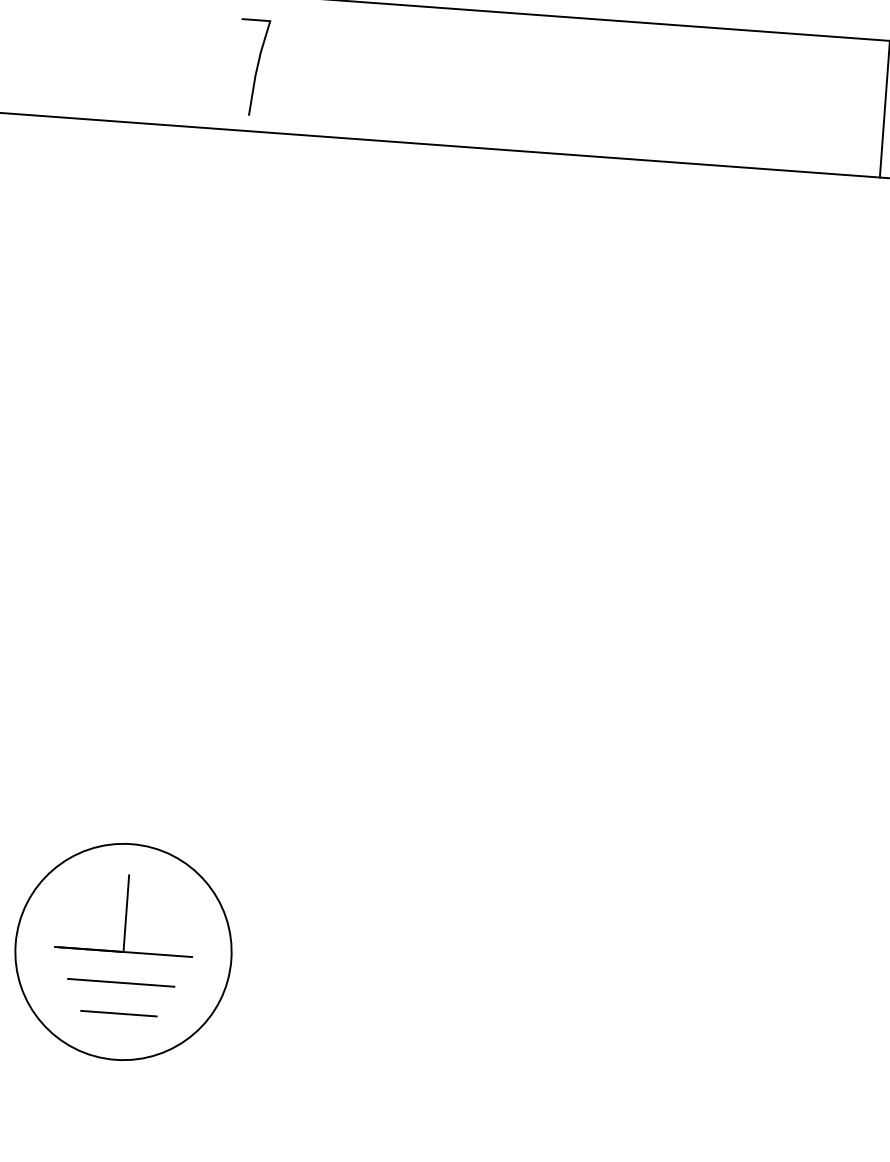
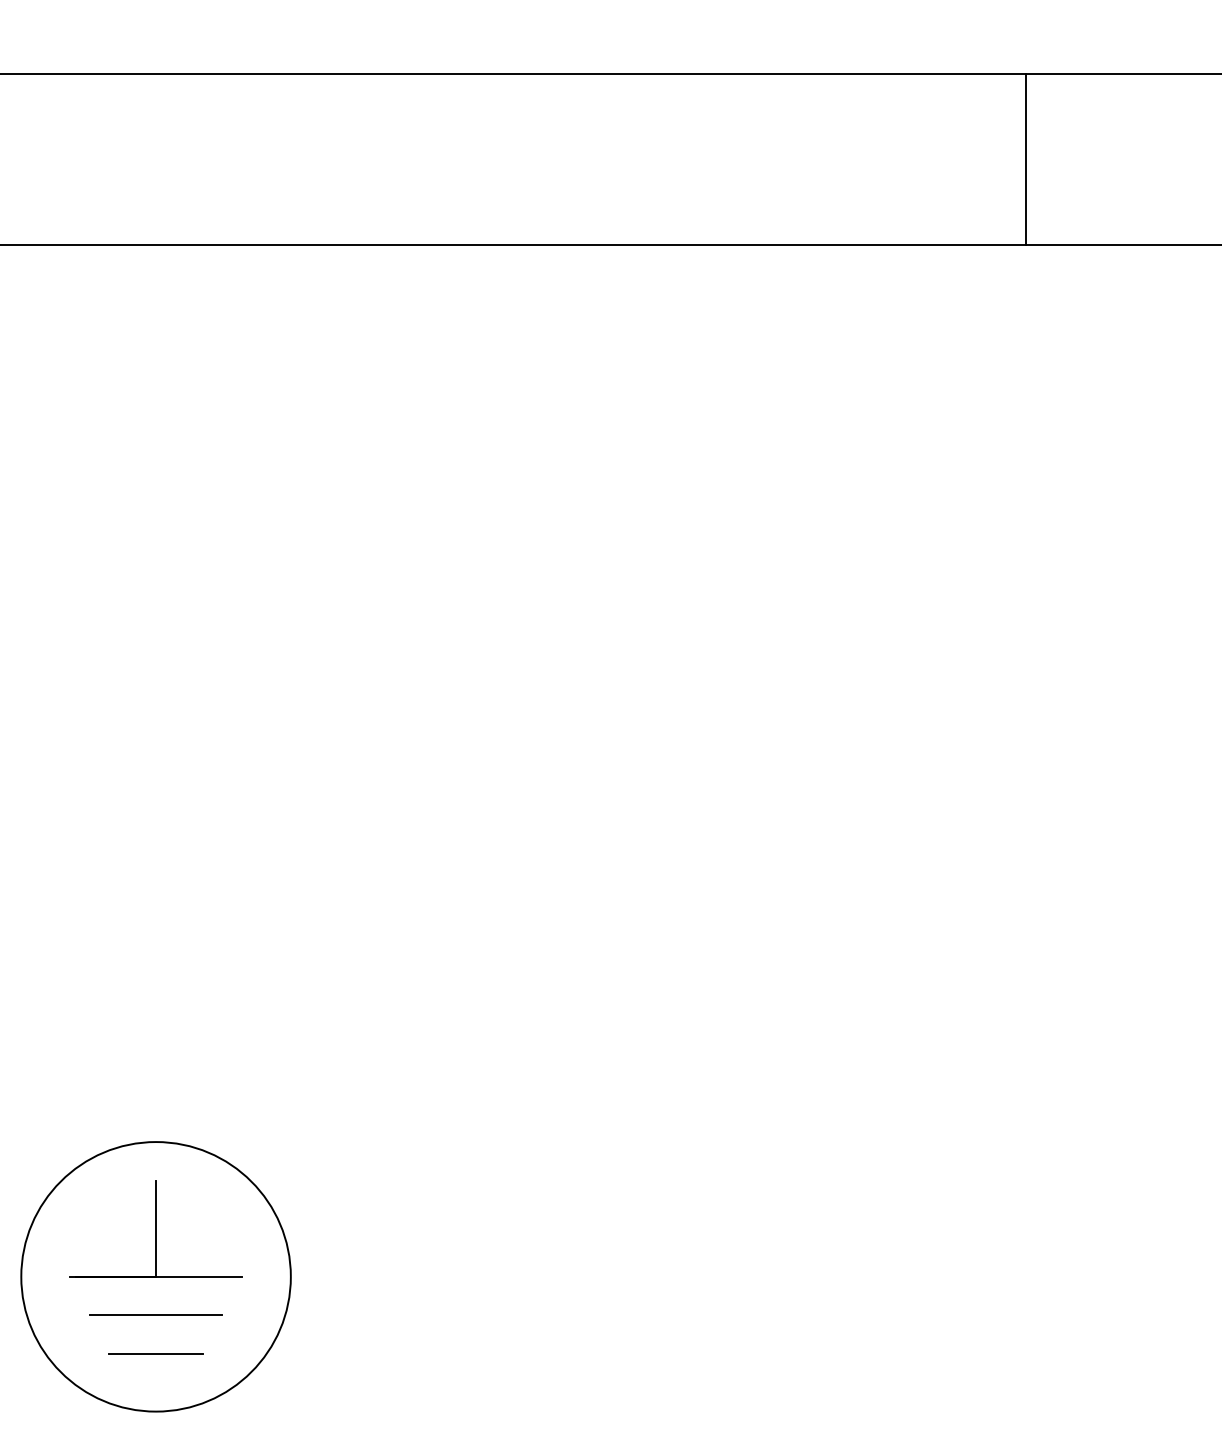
curve: (256, 67) -> (240, 165), removed

